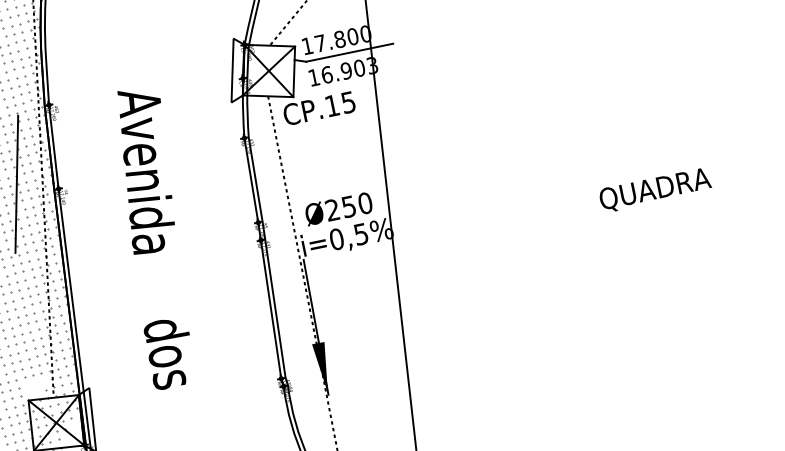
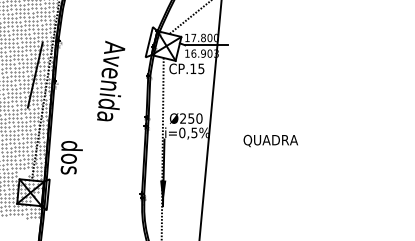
text: (146, 168) -> (111, 80), moved
text: (654, 189) -> (270, 140), moved
text: (169, 352) -> (71, 157), moved

